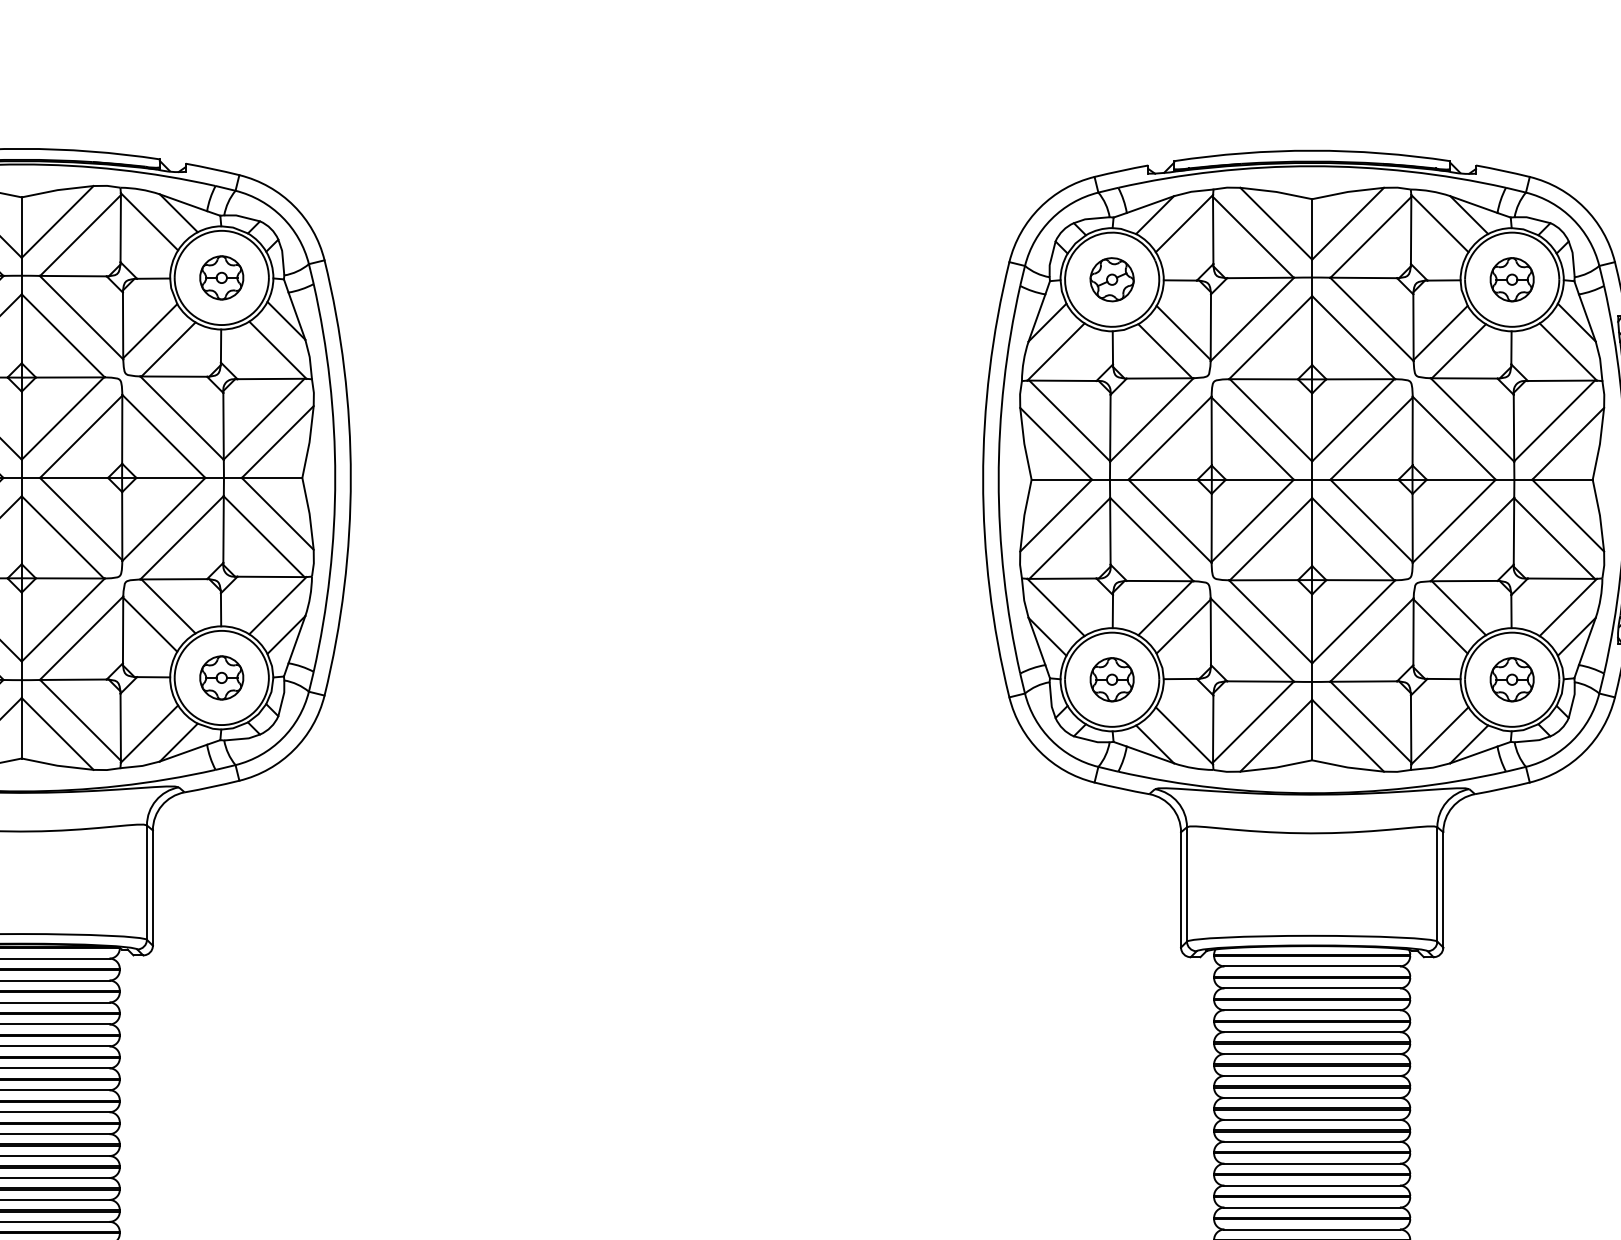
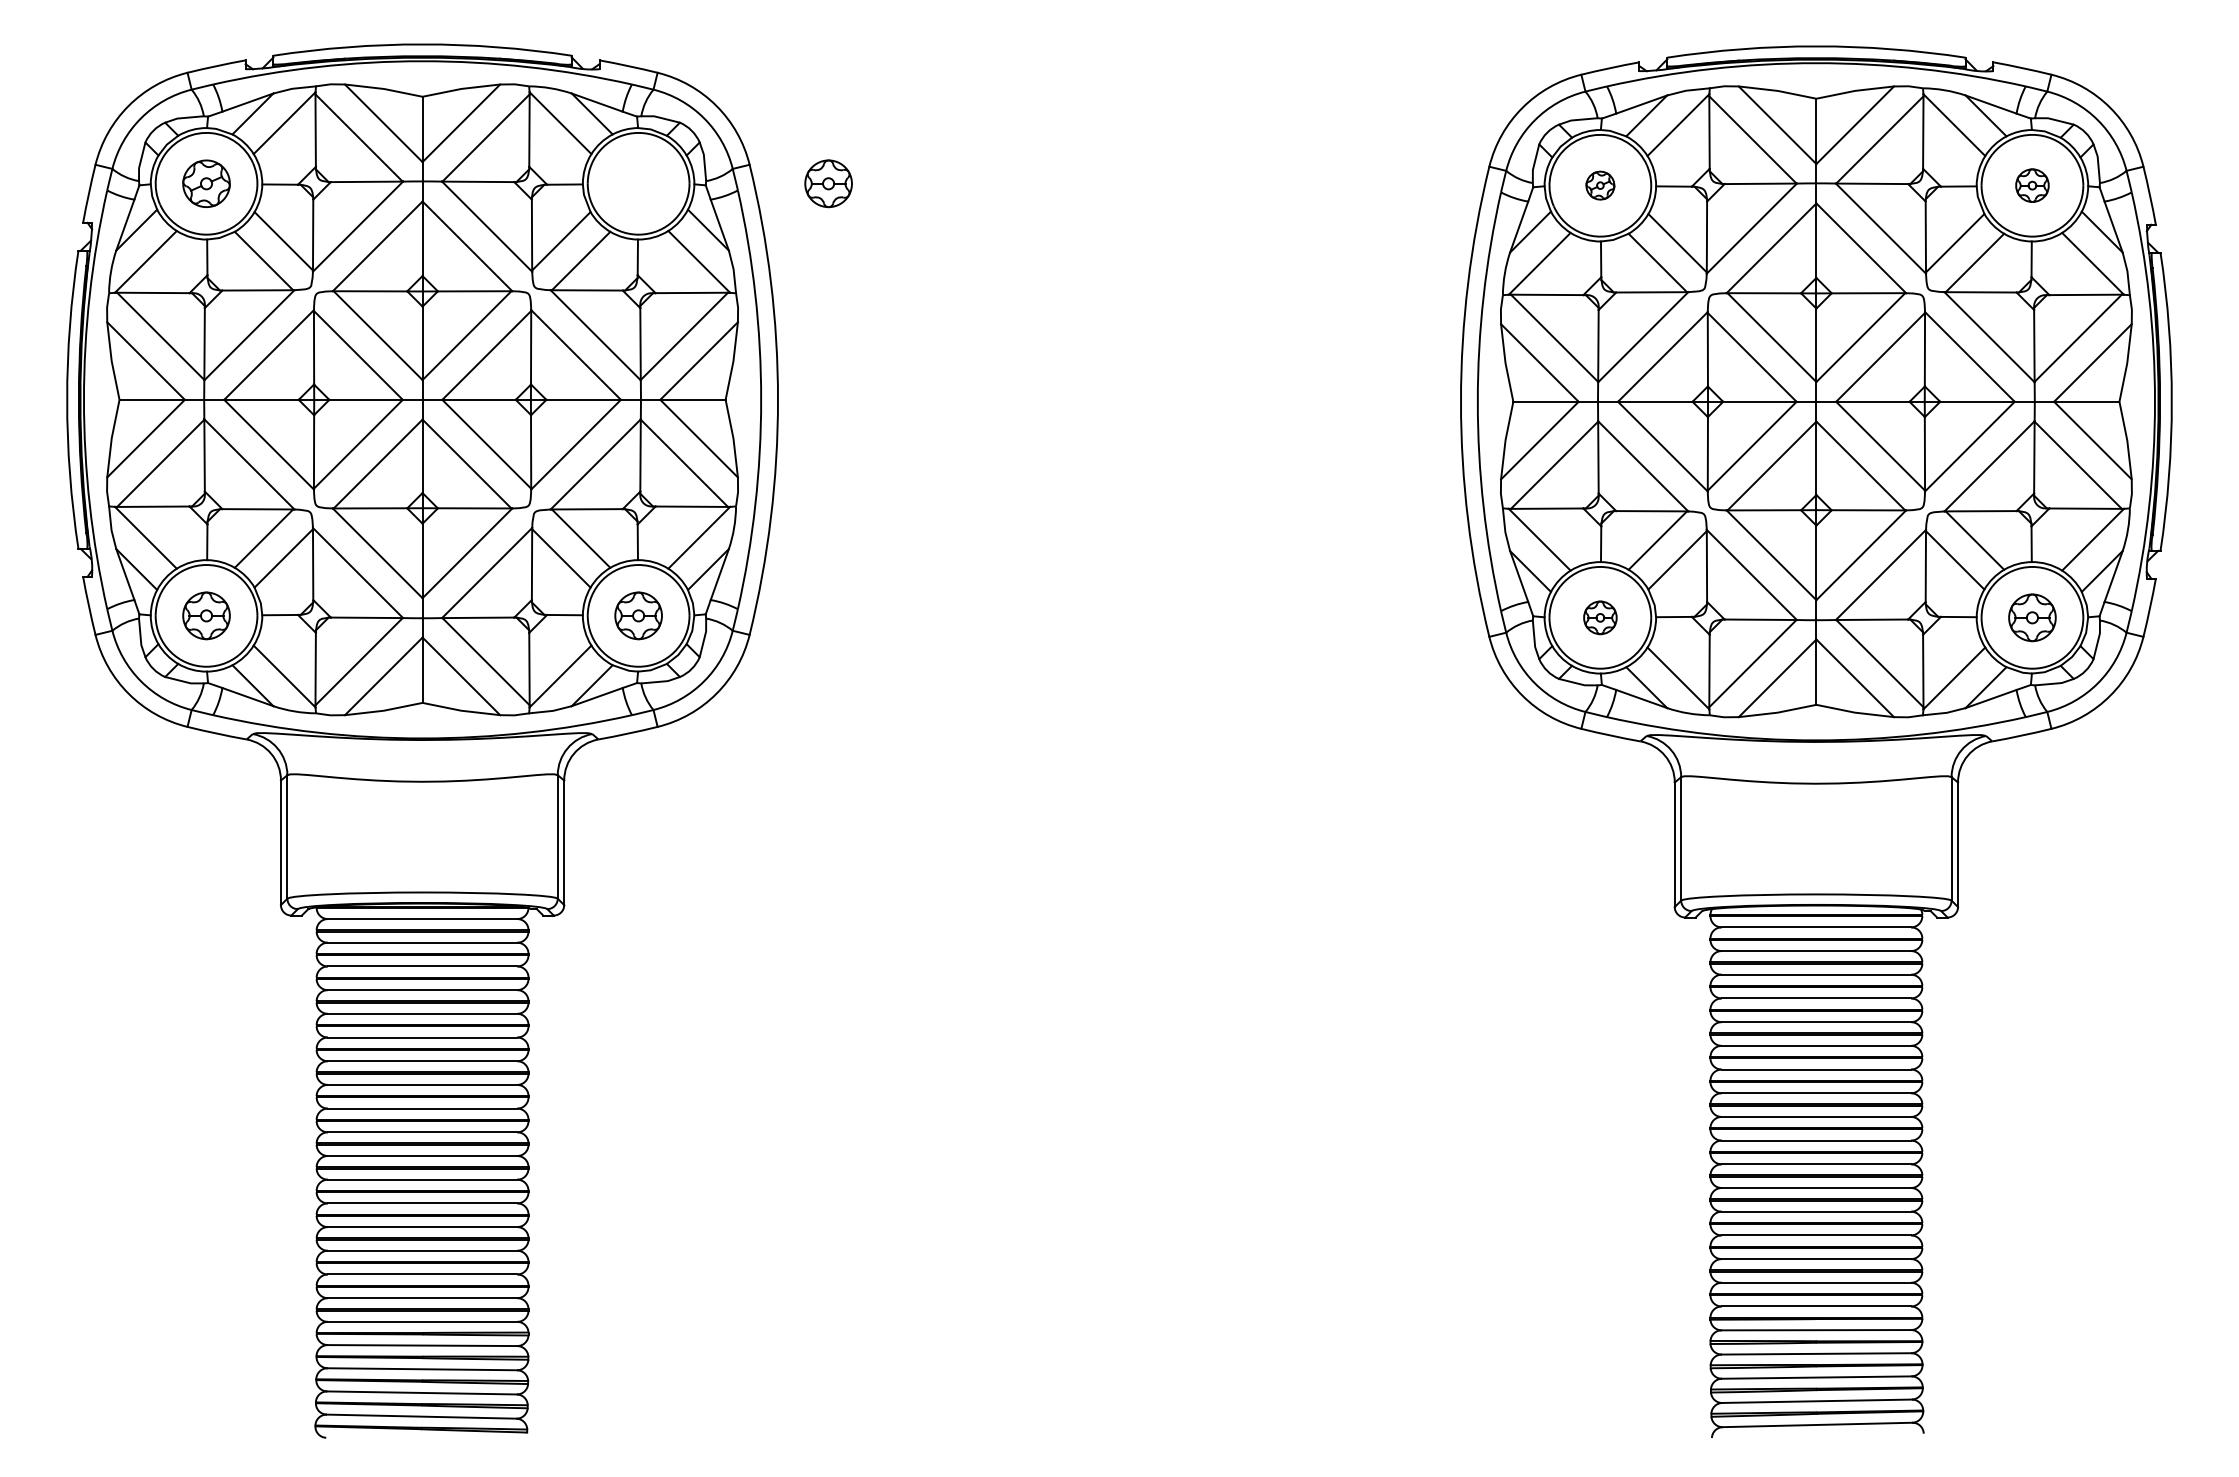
part: (221, 277) -> (828, 183), moved
part: (1112, 279) -> (1600, 185), size x0.6
part: (1512, 279) -> (2032, 185), size x0.7
part: (1112, 679) -> (1600, 617), size x0.7

